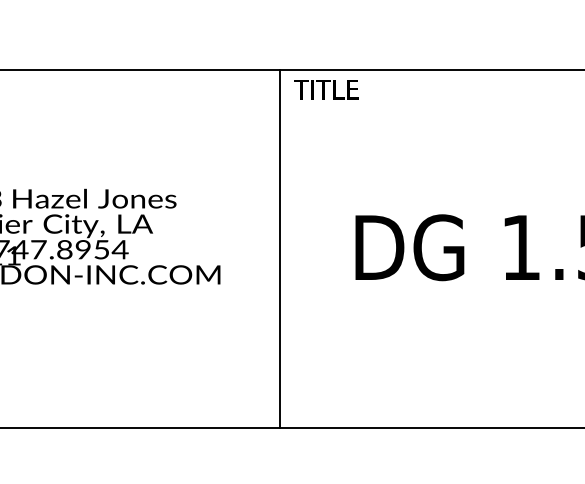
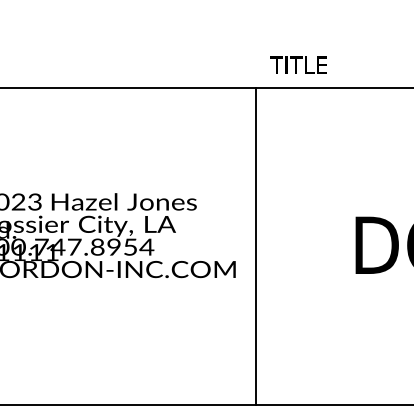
text: (326, 89) -> (298, 65), moved
line: (279, 248) -> (256, 246), moved

